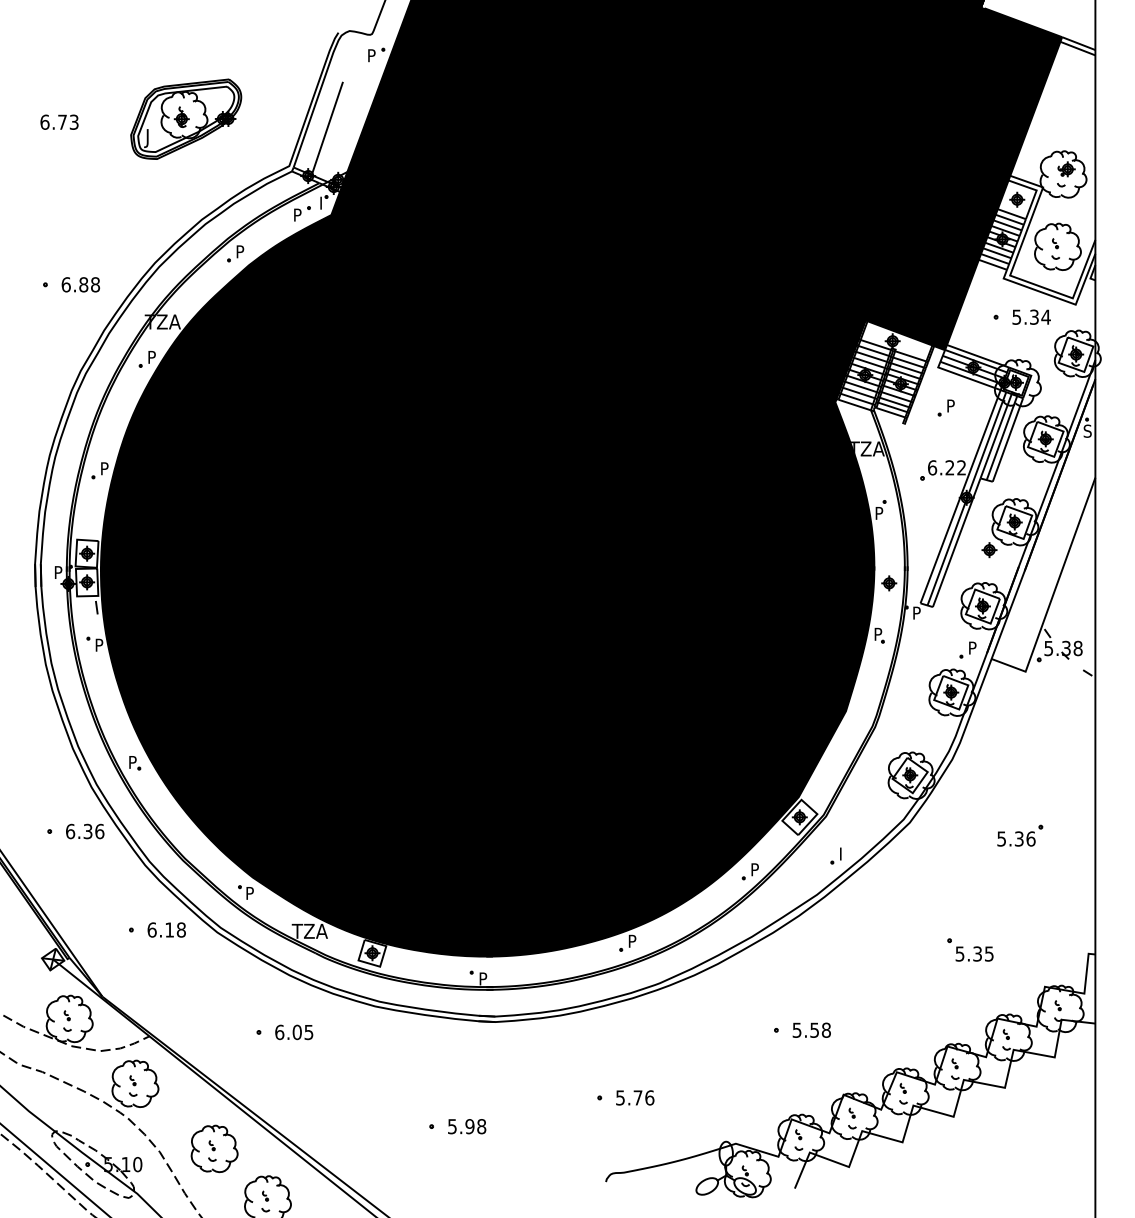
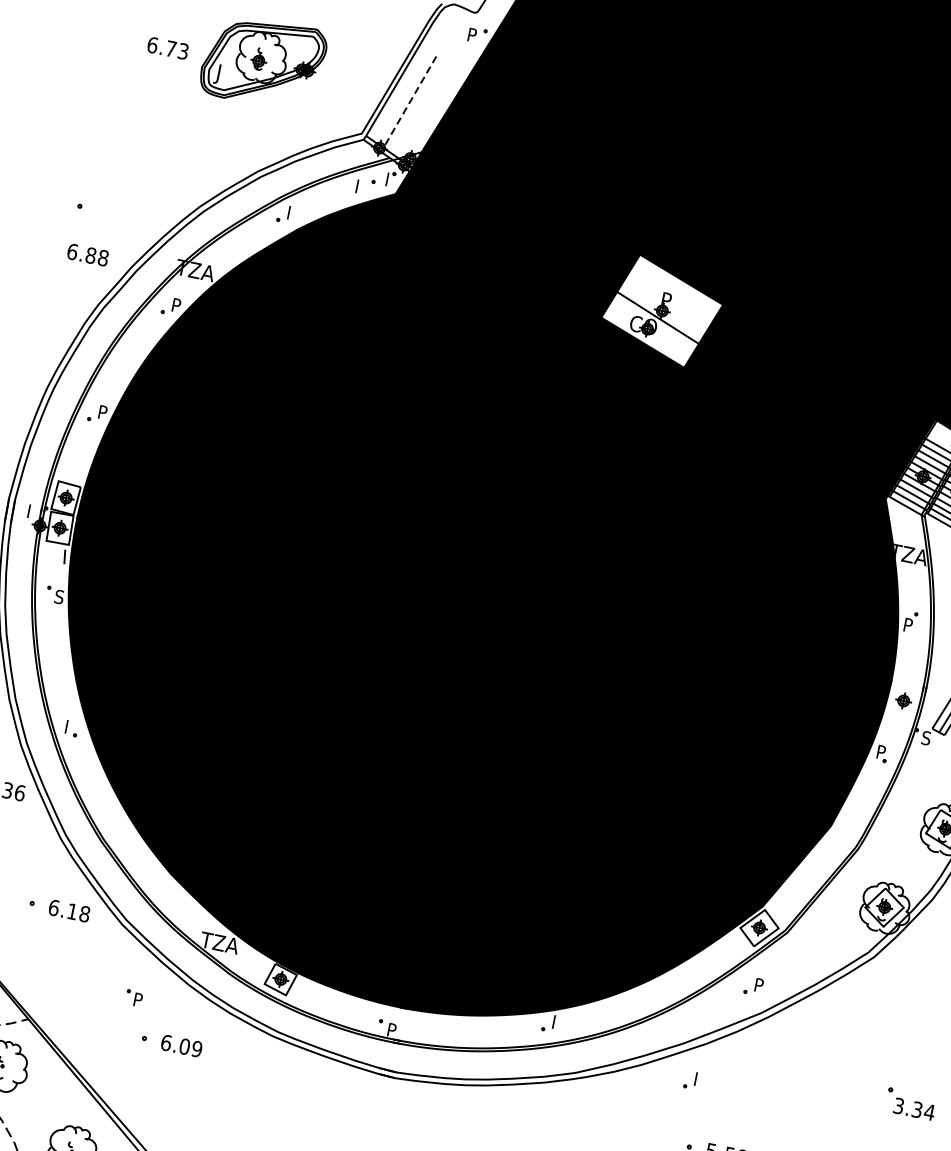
text: (59, 121) -> (168, 47), moved
line: (327, 129) -> (409, 103), solid -> dashed
text: (298, 212) -> (361, 184), P -> I
text: (241, 249) -> (293, 211), P -> I
fill: (596, 272) -> (662, 311), removed
text: (80, 284) -> (87, 254), moved
text: (59, 569) -> (33, 508), P -> I
text: (916, 612) -> (926, 737), P -> S
text: (99, 644) -> (59, 596), P -> S
text: (133, 759) -> (70, 724), P -> I
part: (835, 855) -> (690, 1079), moved
part: (749, 871) -> (752, 985), moved
part: (245, 892) -> (133, 998), moved
text: (633, 938) -> (558, 1019), P -> I
text: (975, 953) -> (915, 1108), 5.35 -> 3.34
text: (308, 1031) -> (196, 1048), 6.05 -> 6.09

